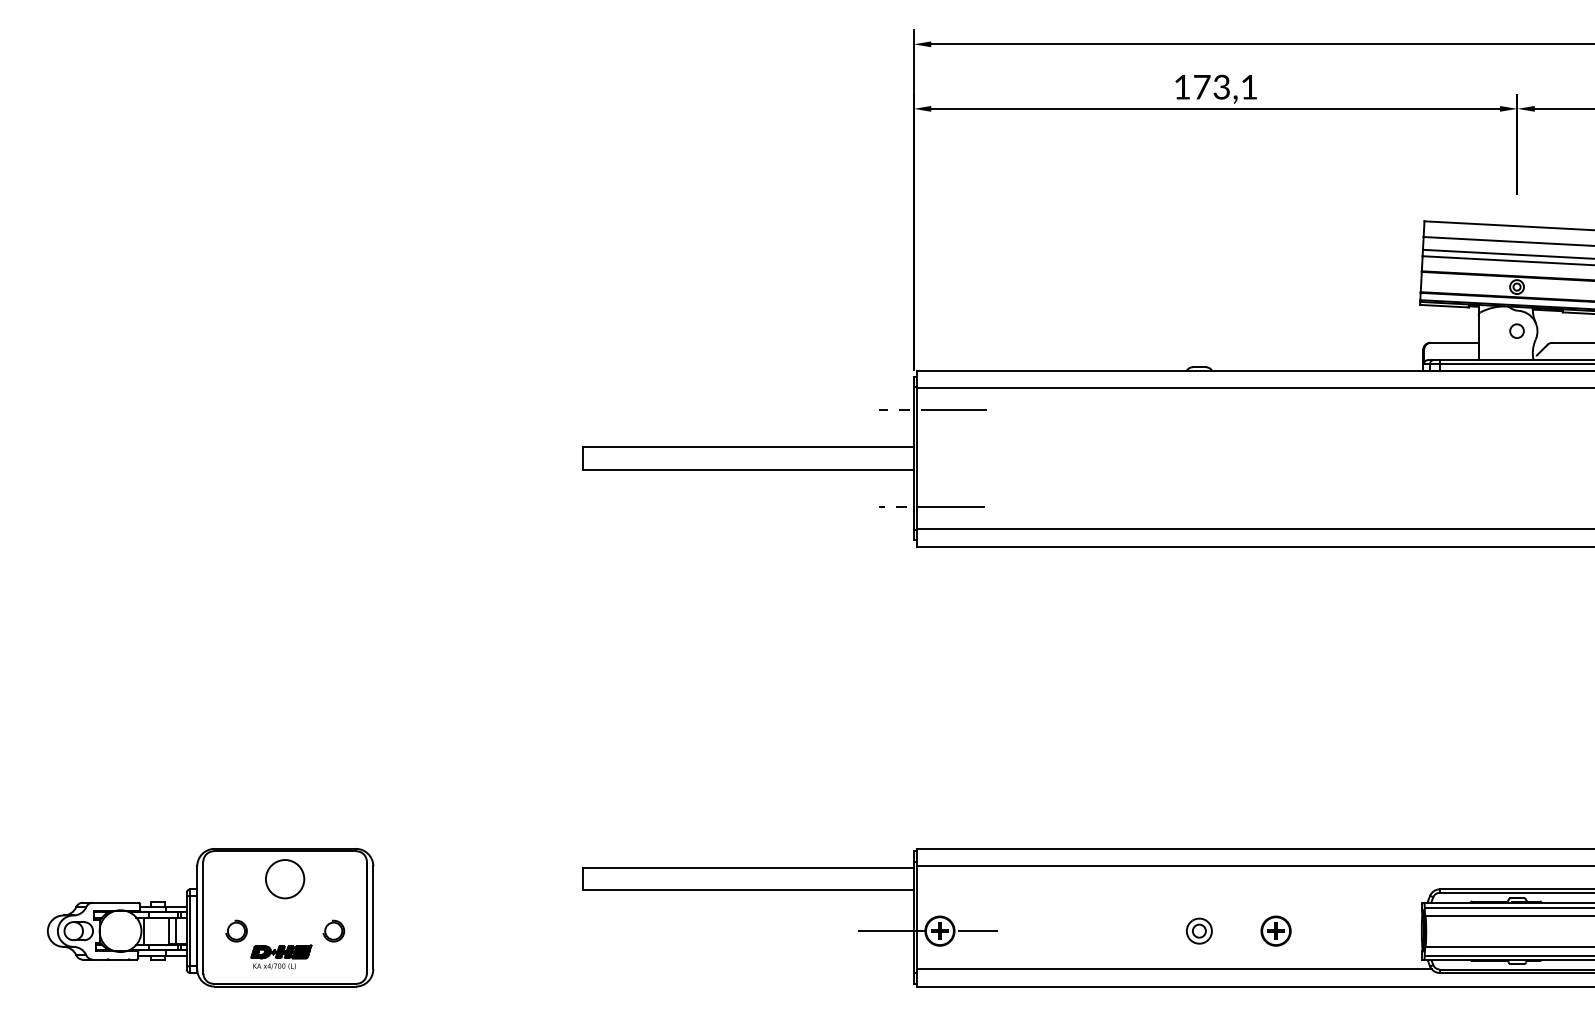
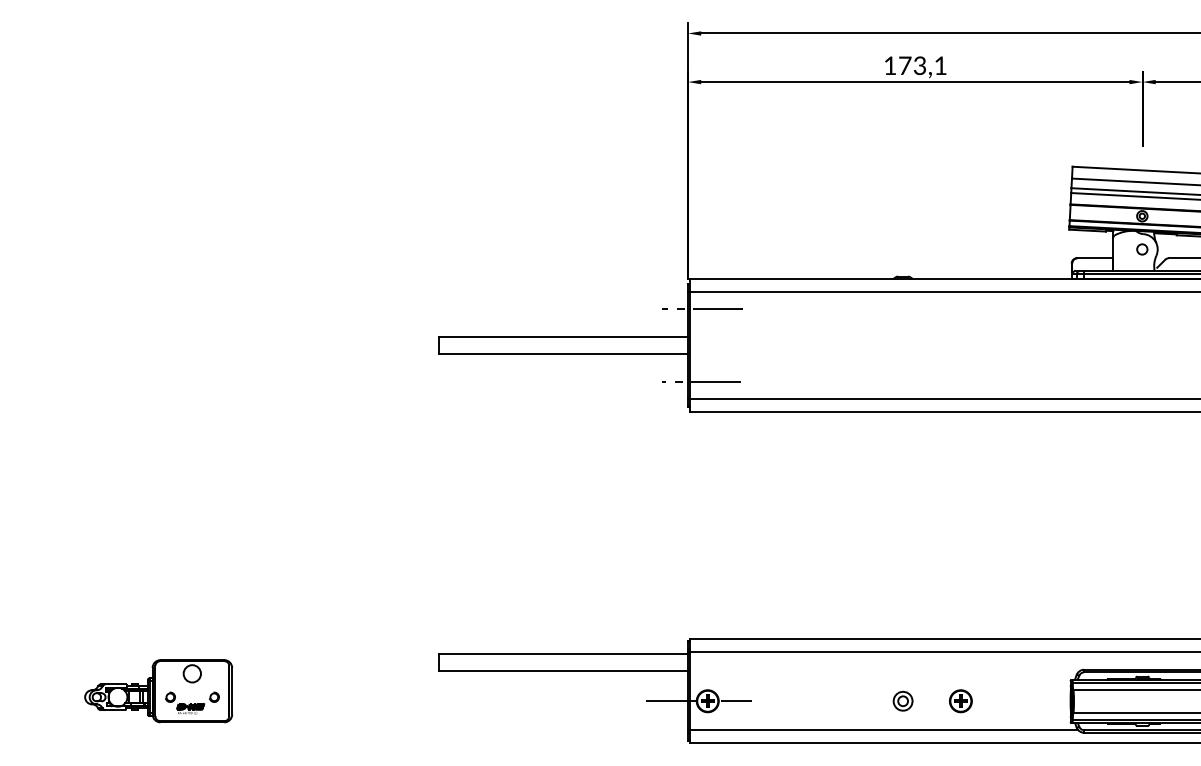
part: (210, 917) -> (158, 690), size x0.6

